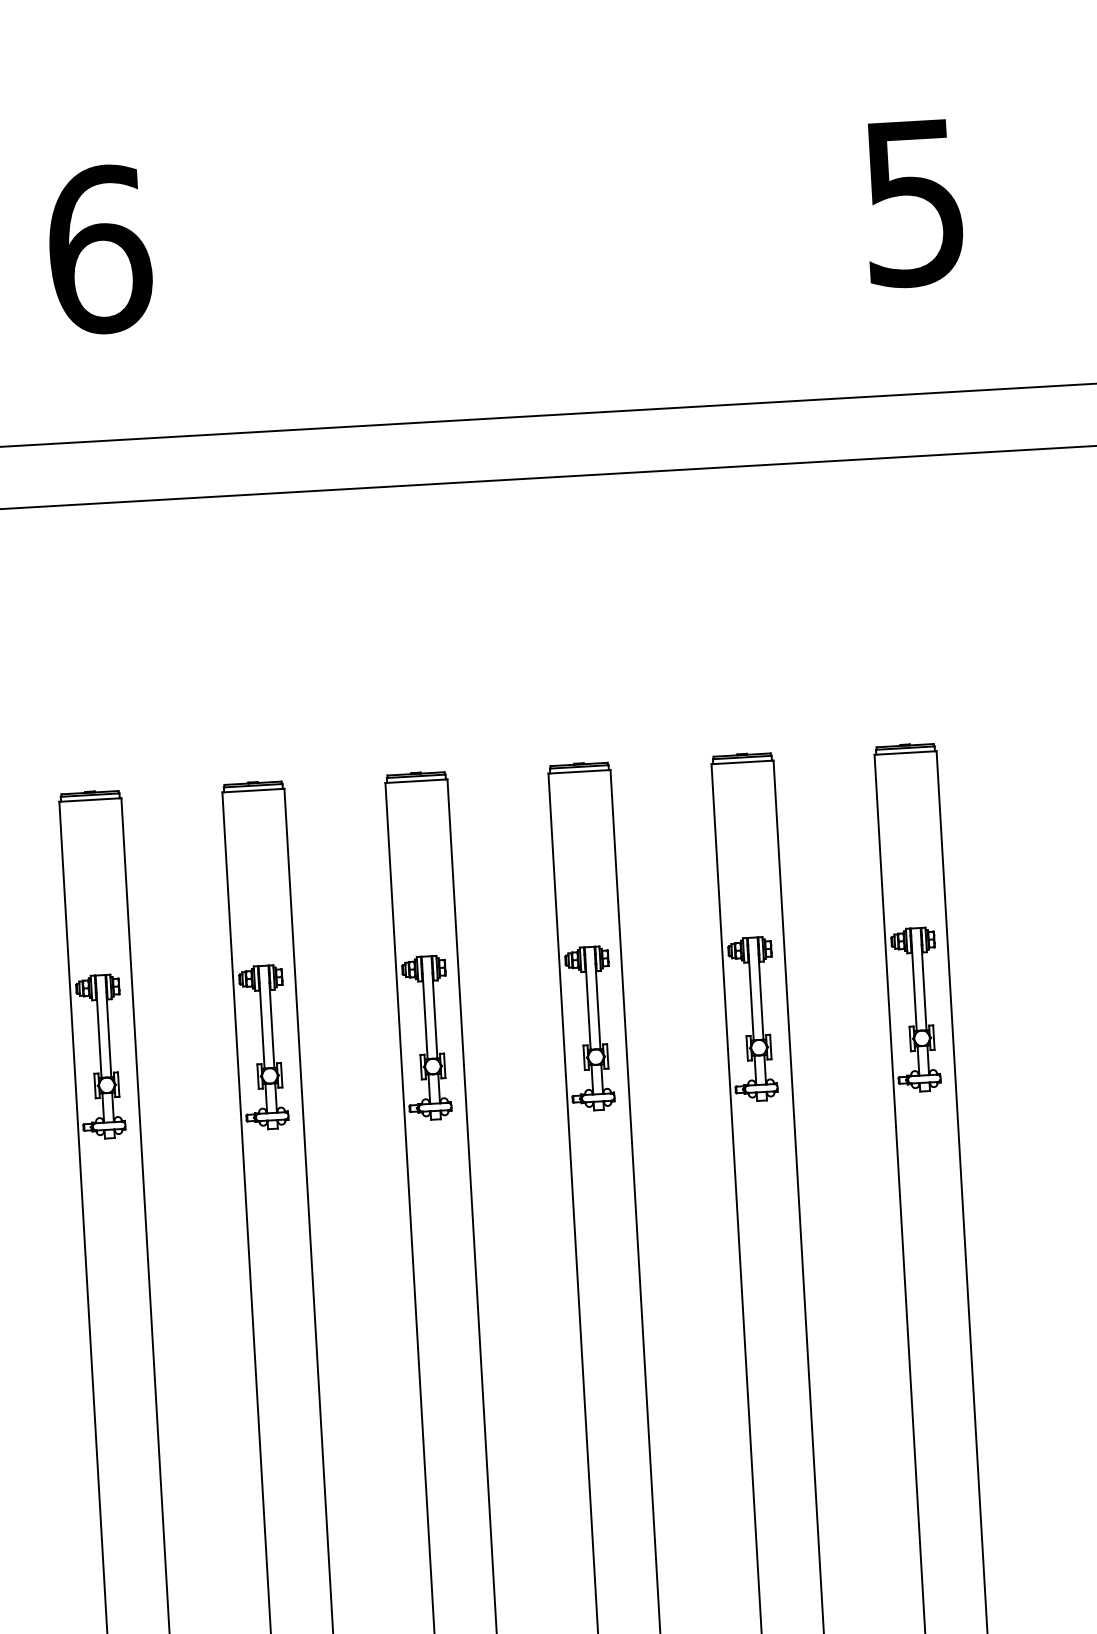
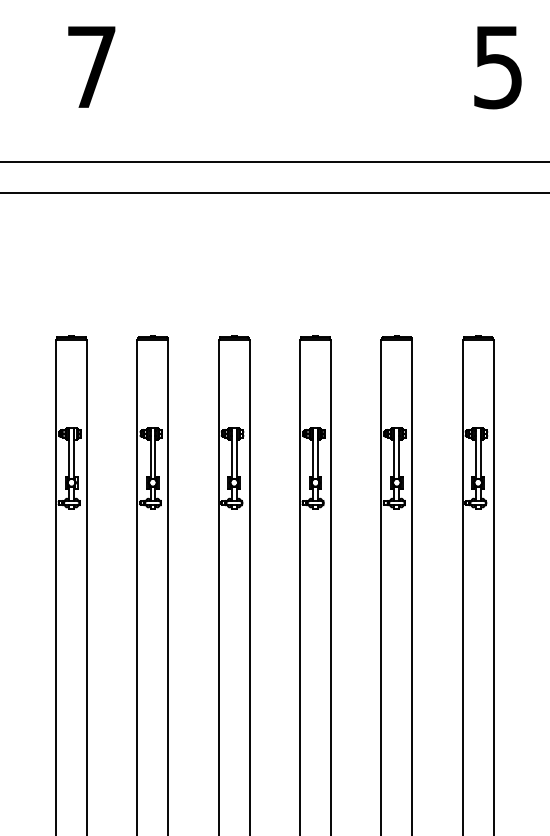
text: (100, 250) -> (92, 67), 6 -> 7

